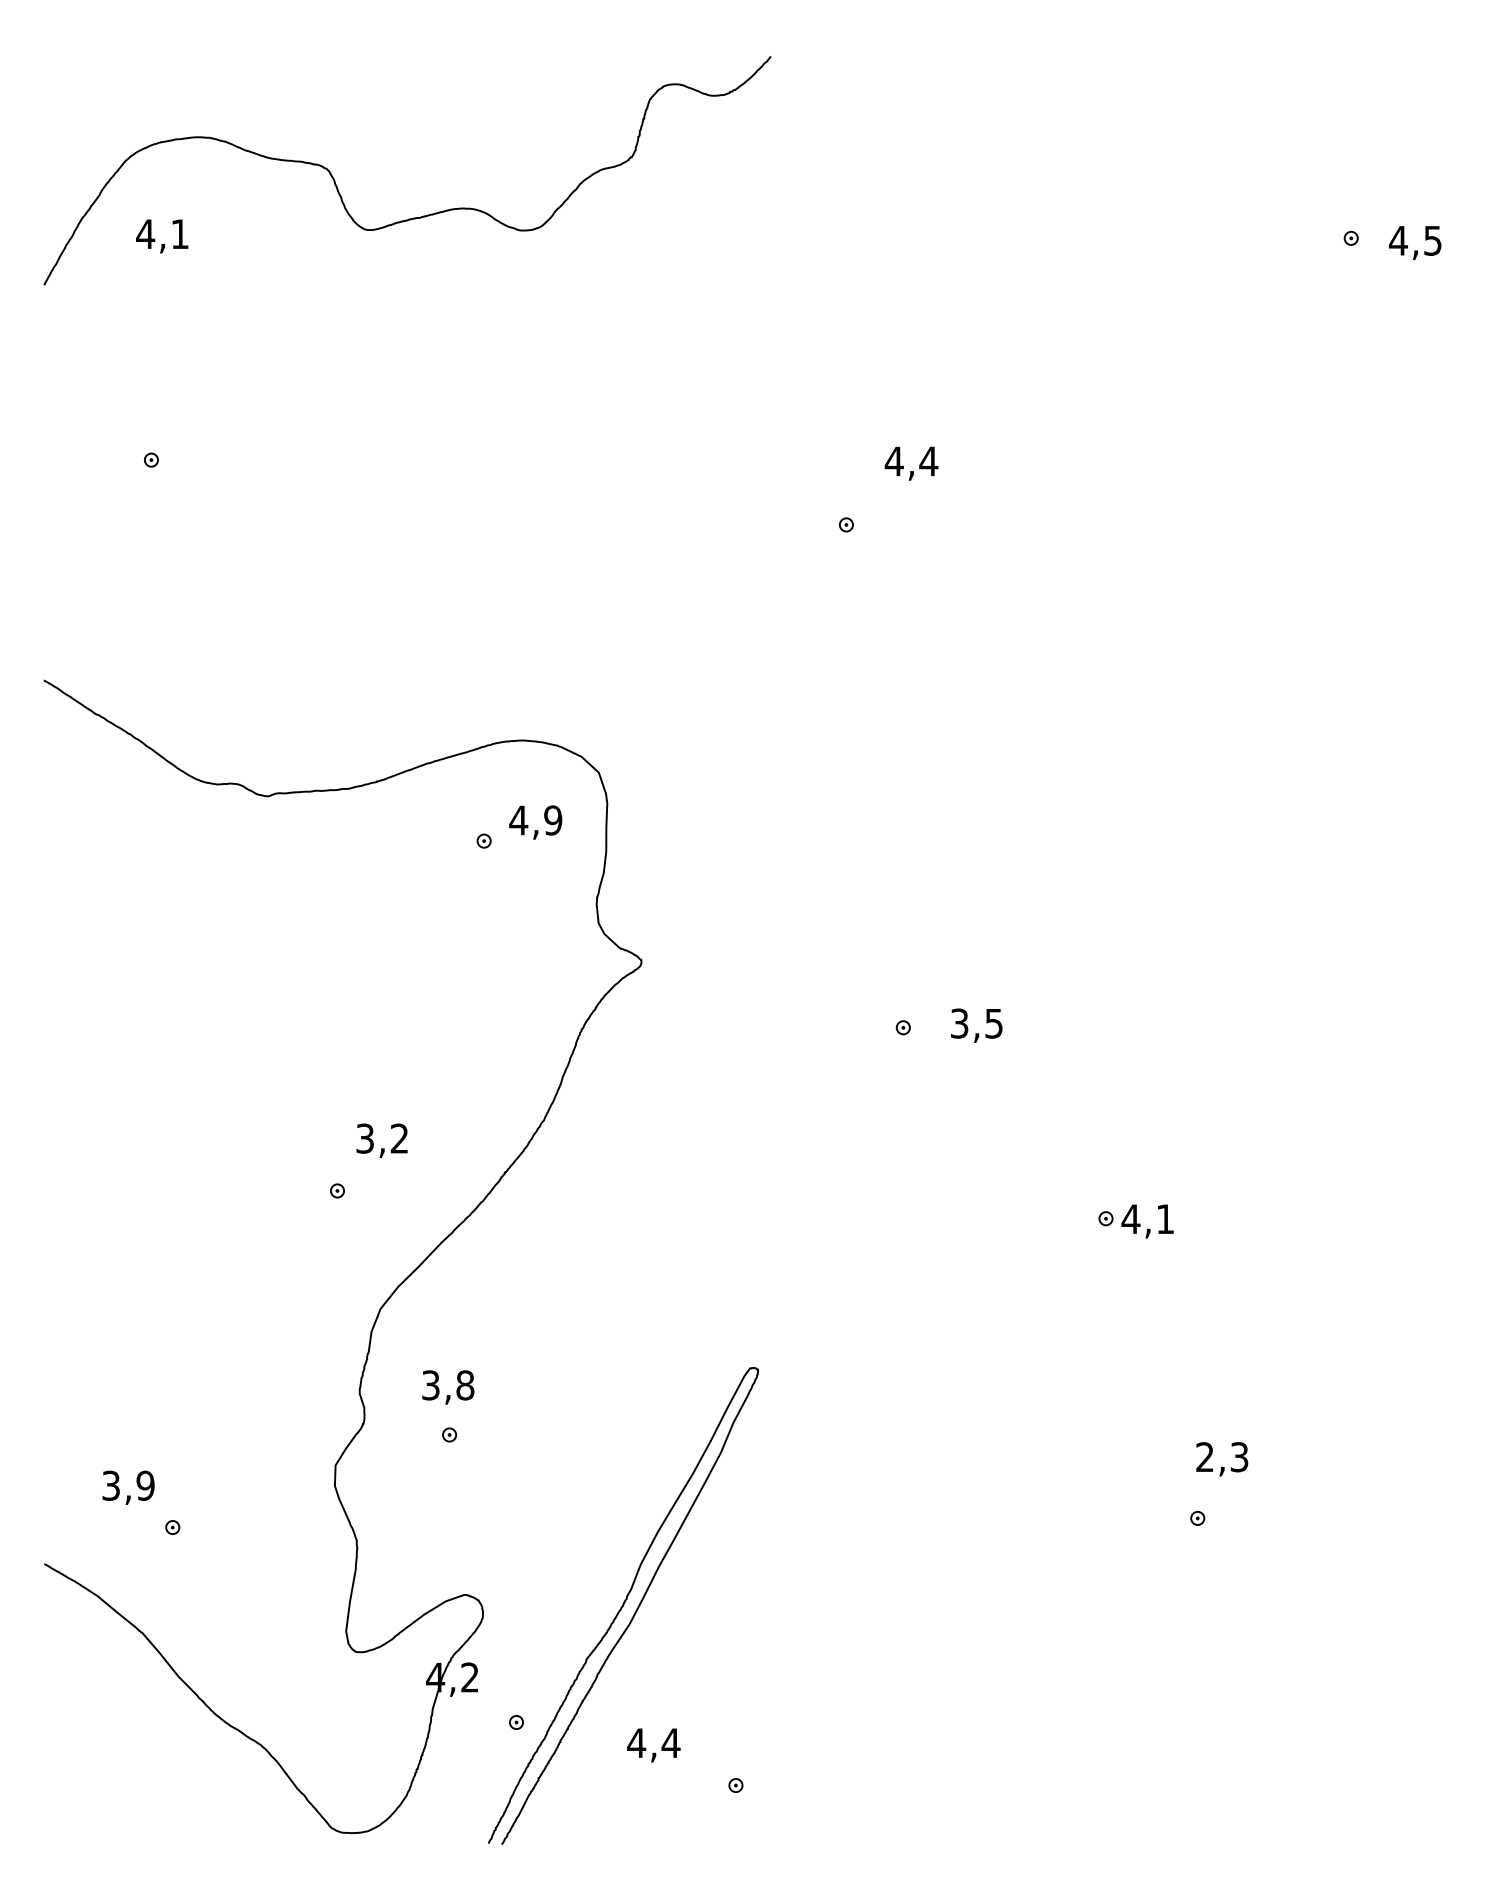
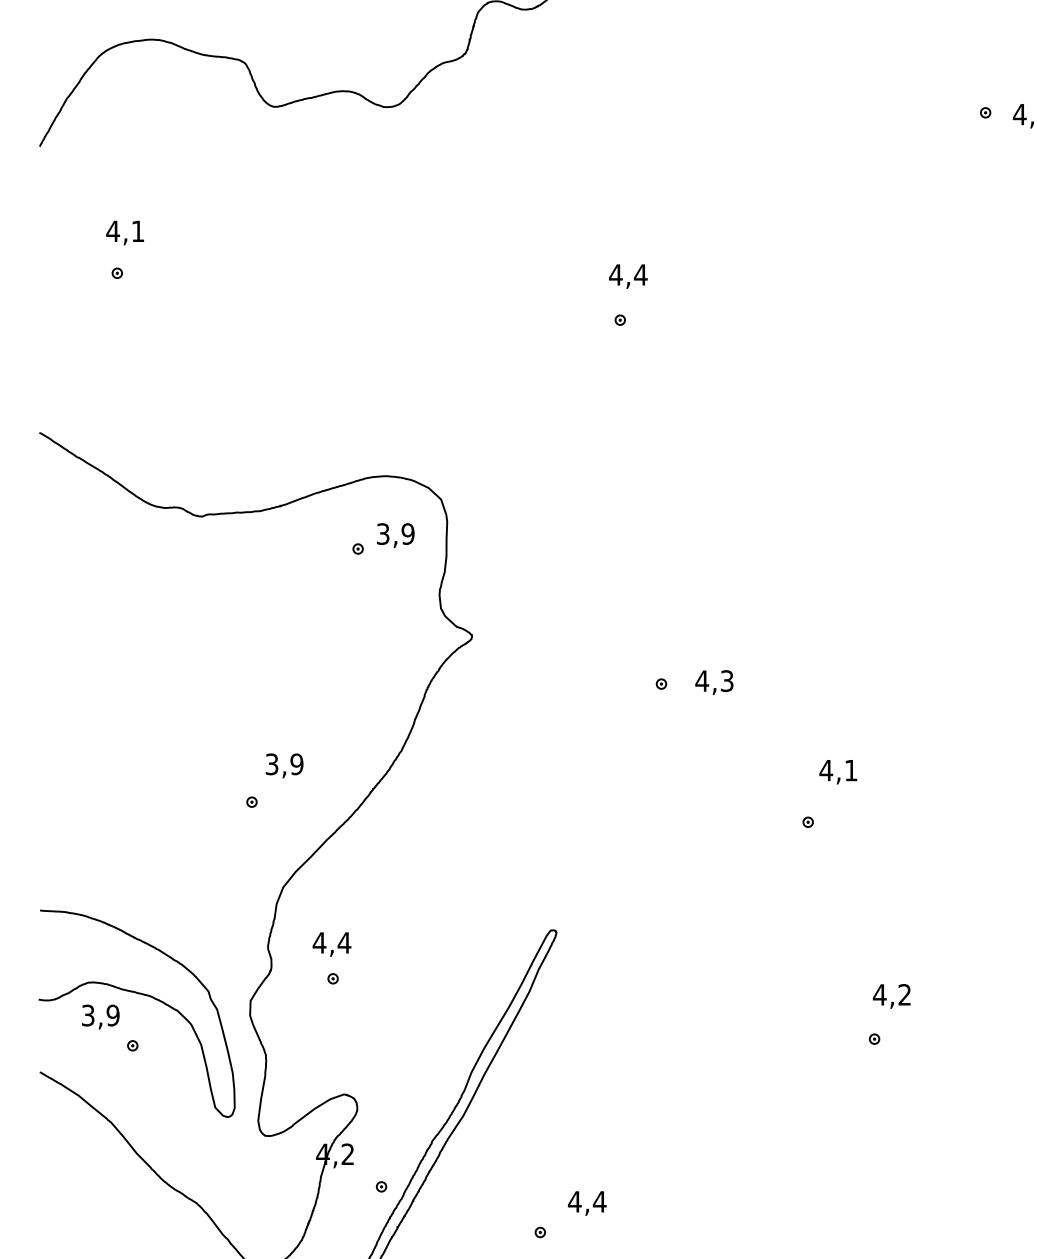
text: (162, 236) -> (125, 233), moved
text: (911, 463) -> (628, 276), moved
text: (518, 820) -> (382, 534), 4,9 -> 3,9
text: (976, 1023) -> (714, 681), 3,5 -> 4,3
text: (399, 1138) -> (296, 764), 3,2 -> 3,9
text: (1147, 1221) -> (838, 772), moved
text: (447, 1385) -> (331, 942), 3,8 -> 4,4
curve: (186, 1457) -> (142, 995), added
text: (1221, 1457) -> (891, 995), 2,3 -> 4,2
text: (653, 1745) -> (587, 1203), moved

